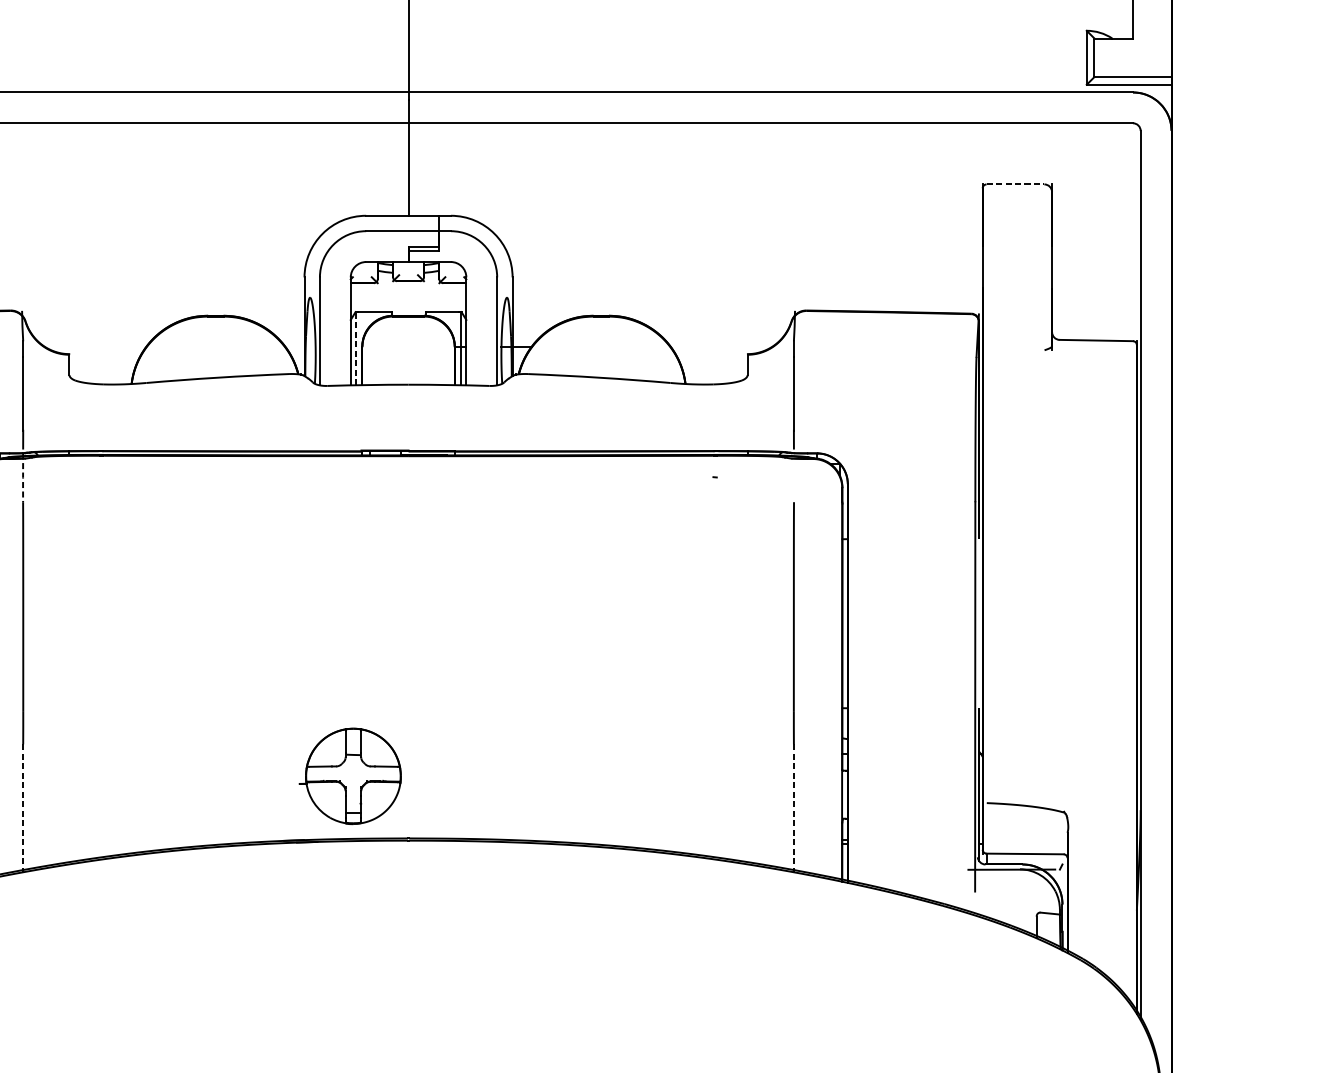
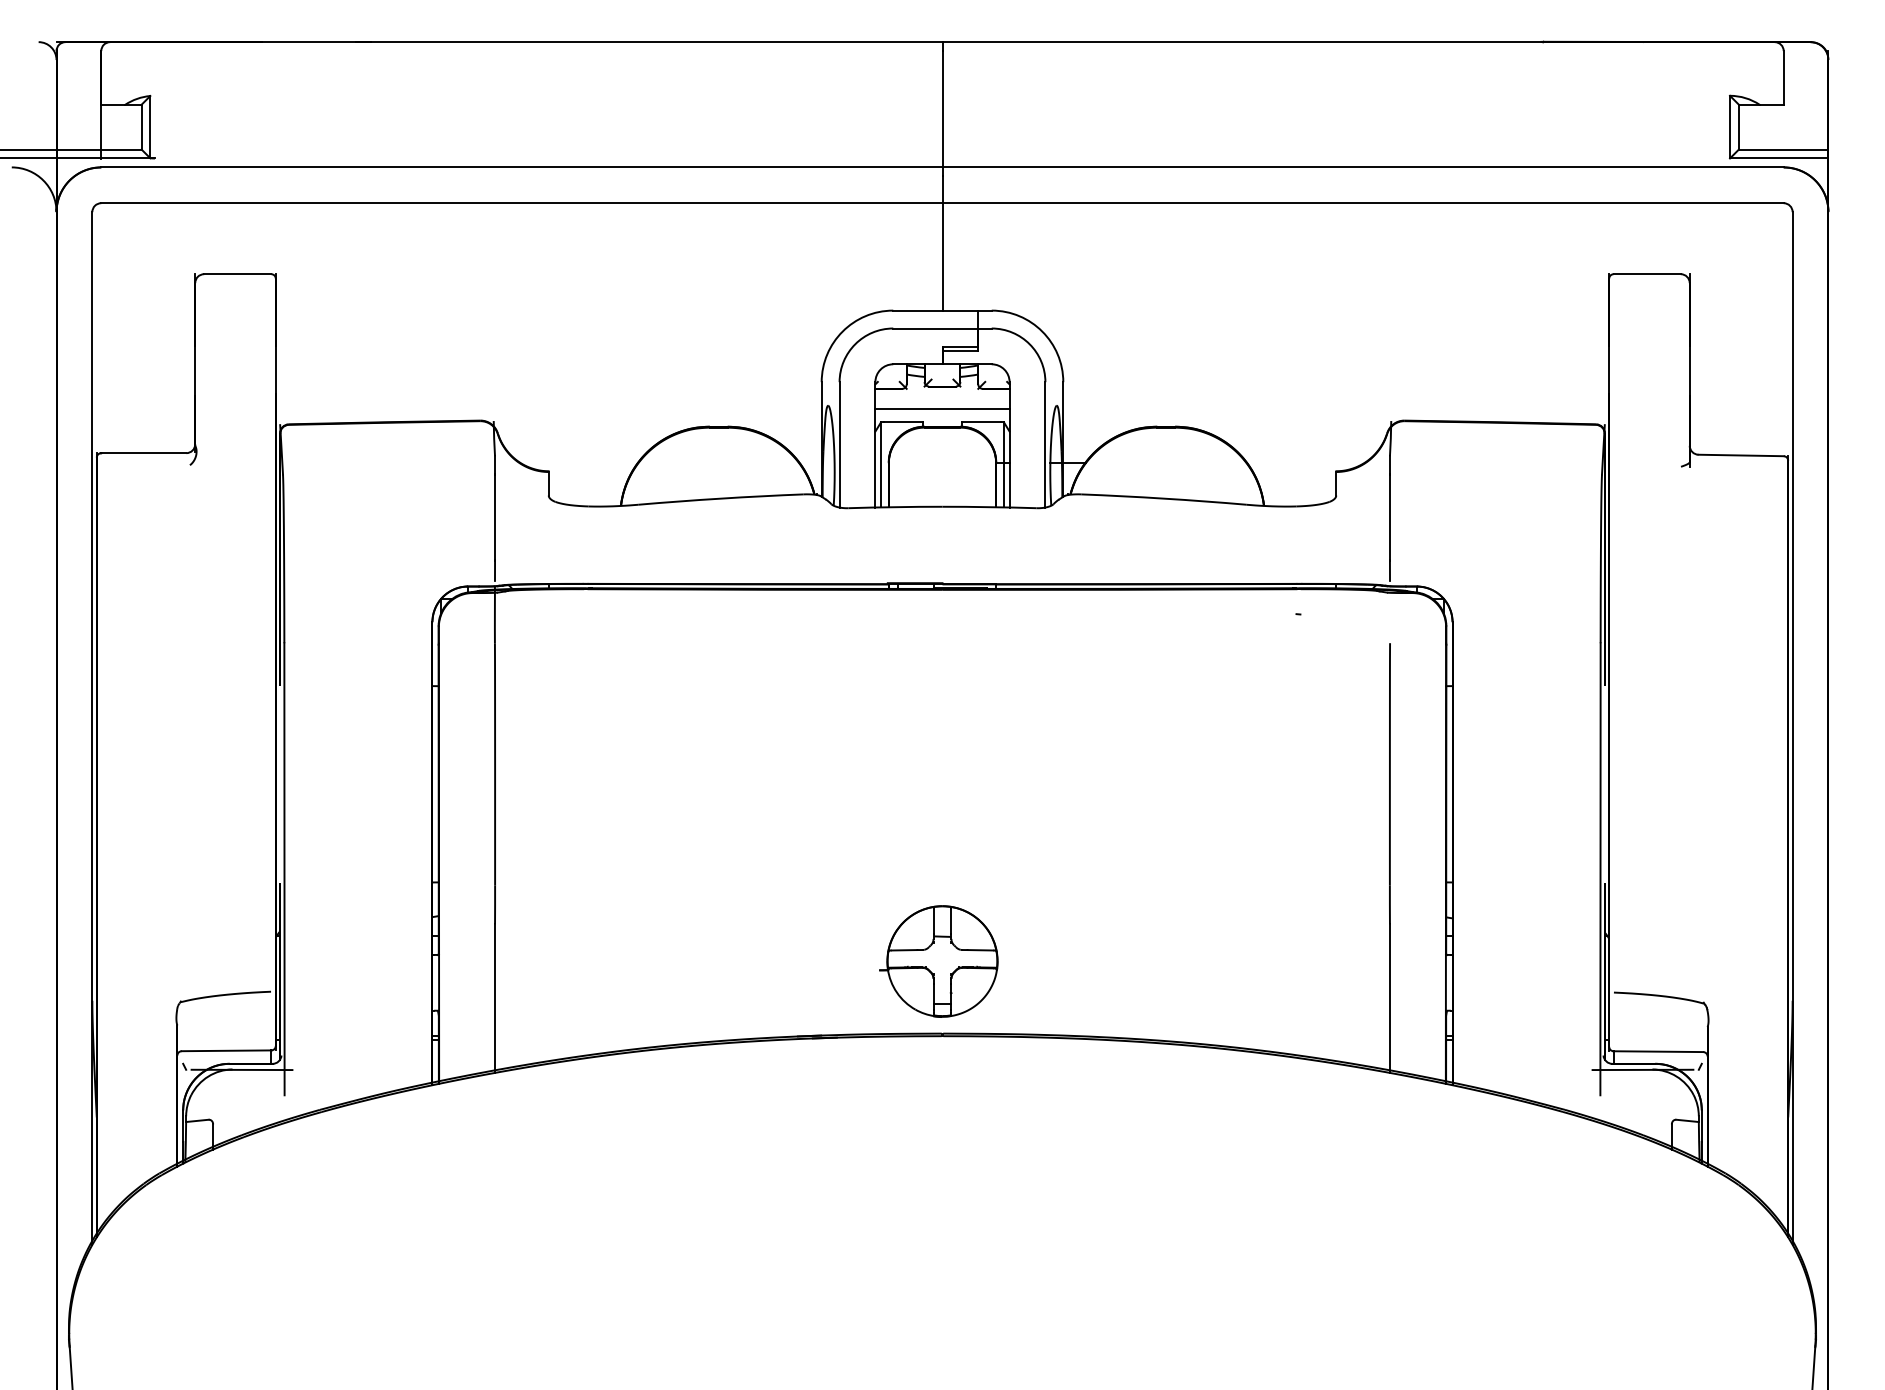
line: (1015, 184) -> (1647, 274), dashed -> solid
line: (408, 300) -> (942, 409), added
line: (356, 348) -> (881, 464), dashed -> solid
line: (22, 478) -> (494, 615), dashed -> solid
part: (350, 776) -> (938, 961), moved
line: (23, 809) -> (495, 999), dashed -> solid
line: (793, 809) -> (1389, 999), dashed -> solid

